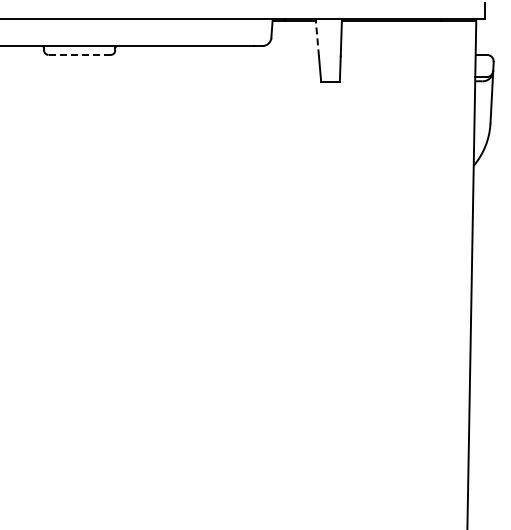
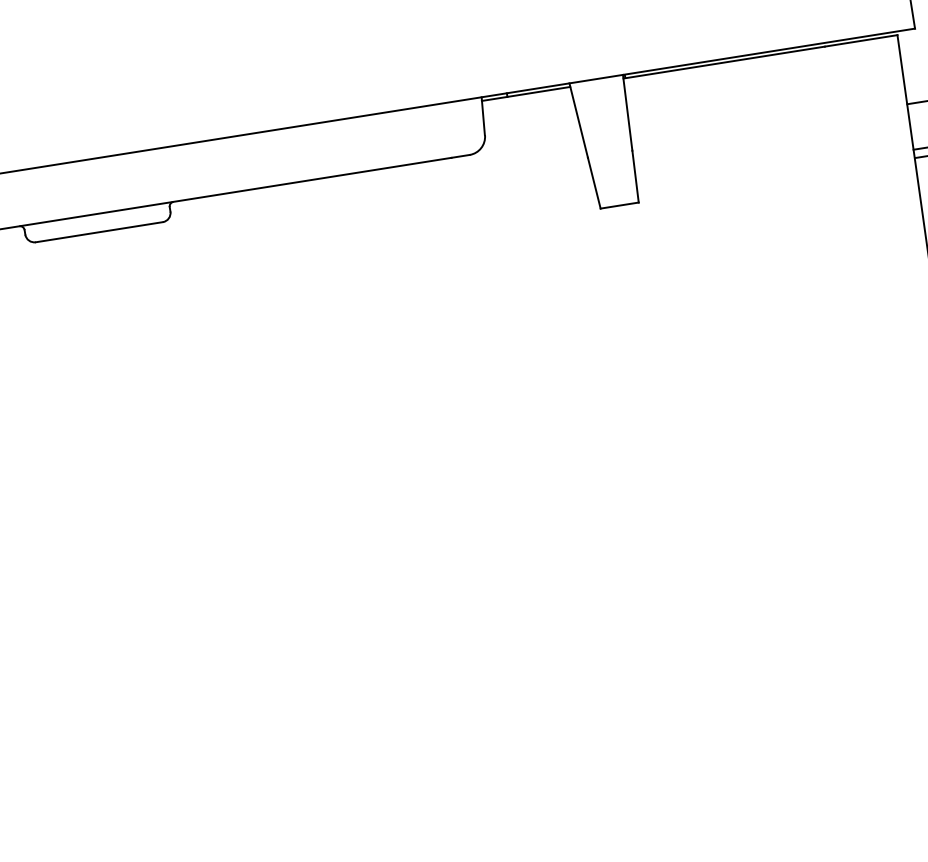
line: (317, 37) -> (578, 119), dashed -> solid
line: (80, 54) -> (100, 231), dashed -> solid

